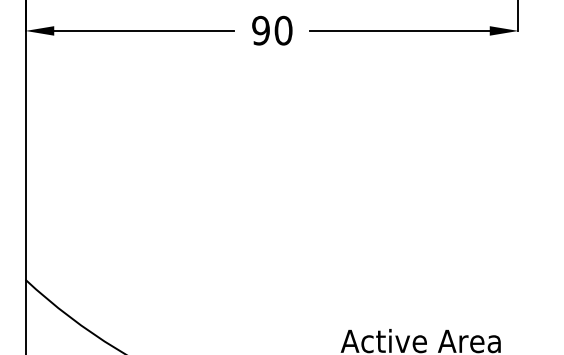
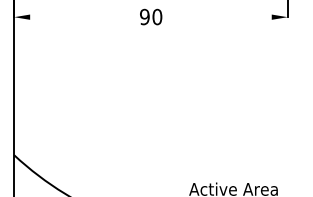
line: (144, 31) -> (80, 17), removed
line: (399, 31) -> (221, 17), removed

